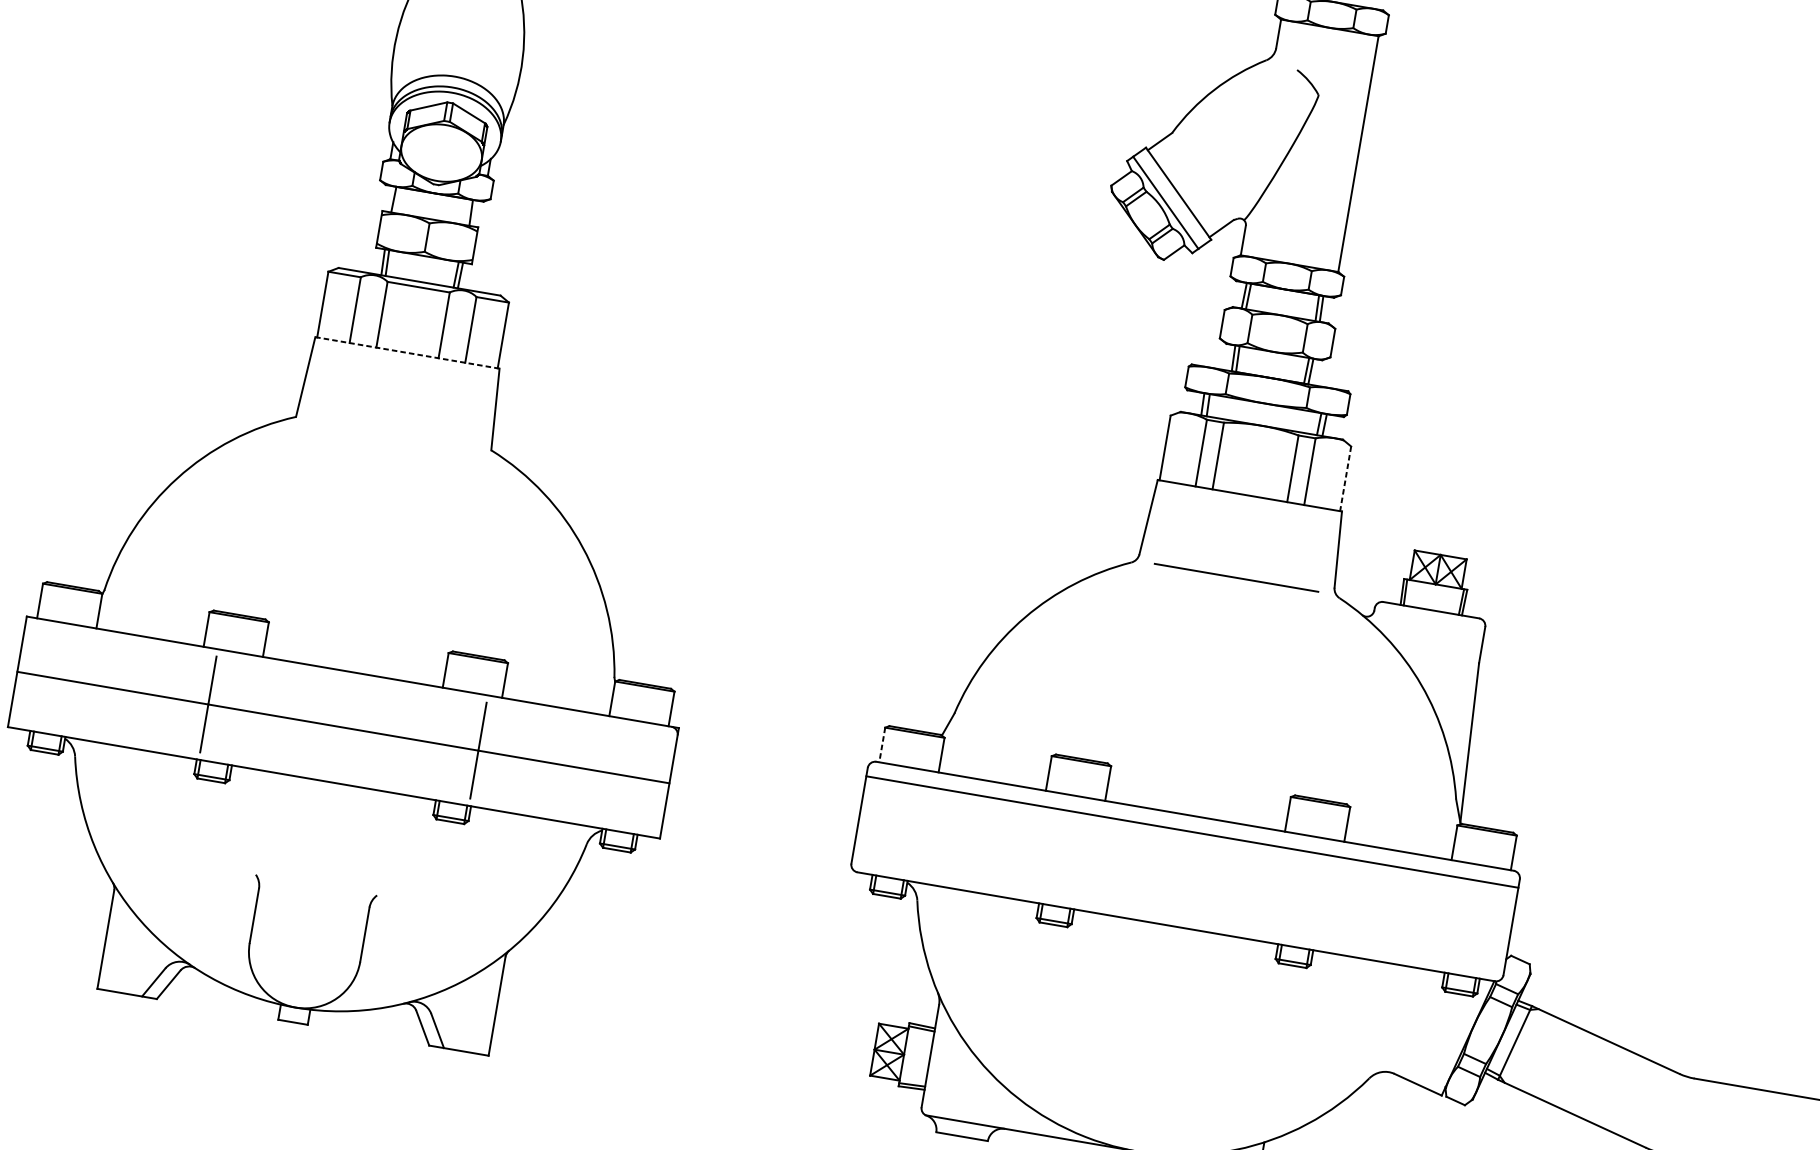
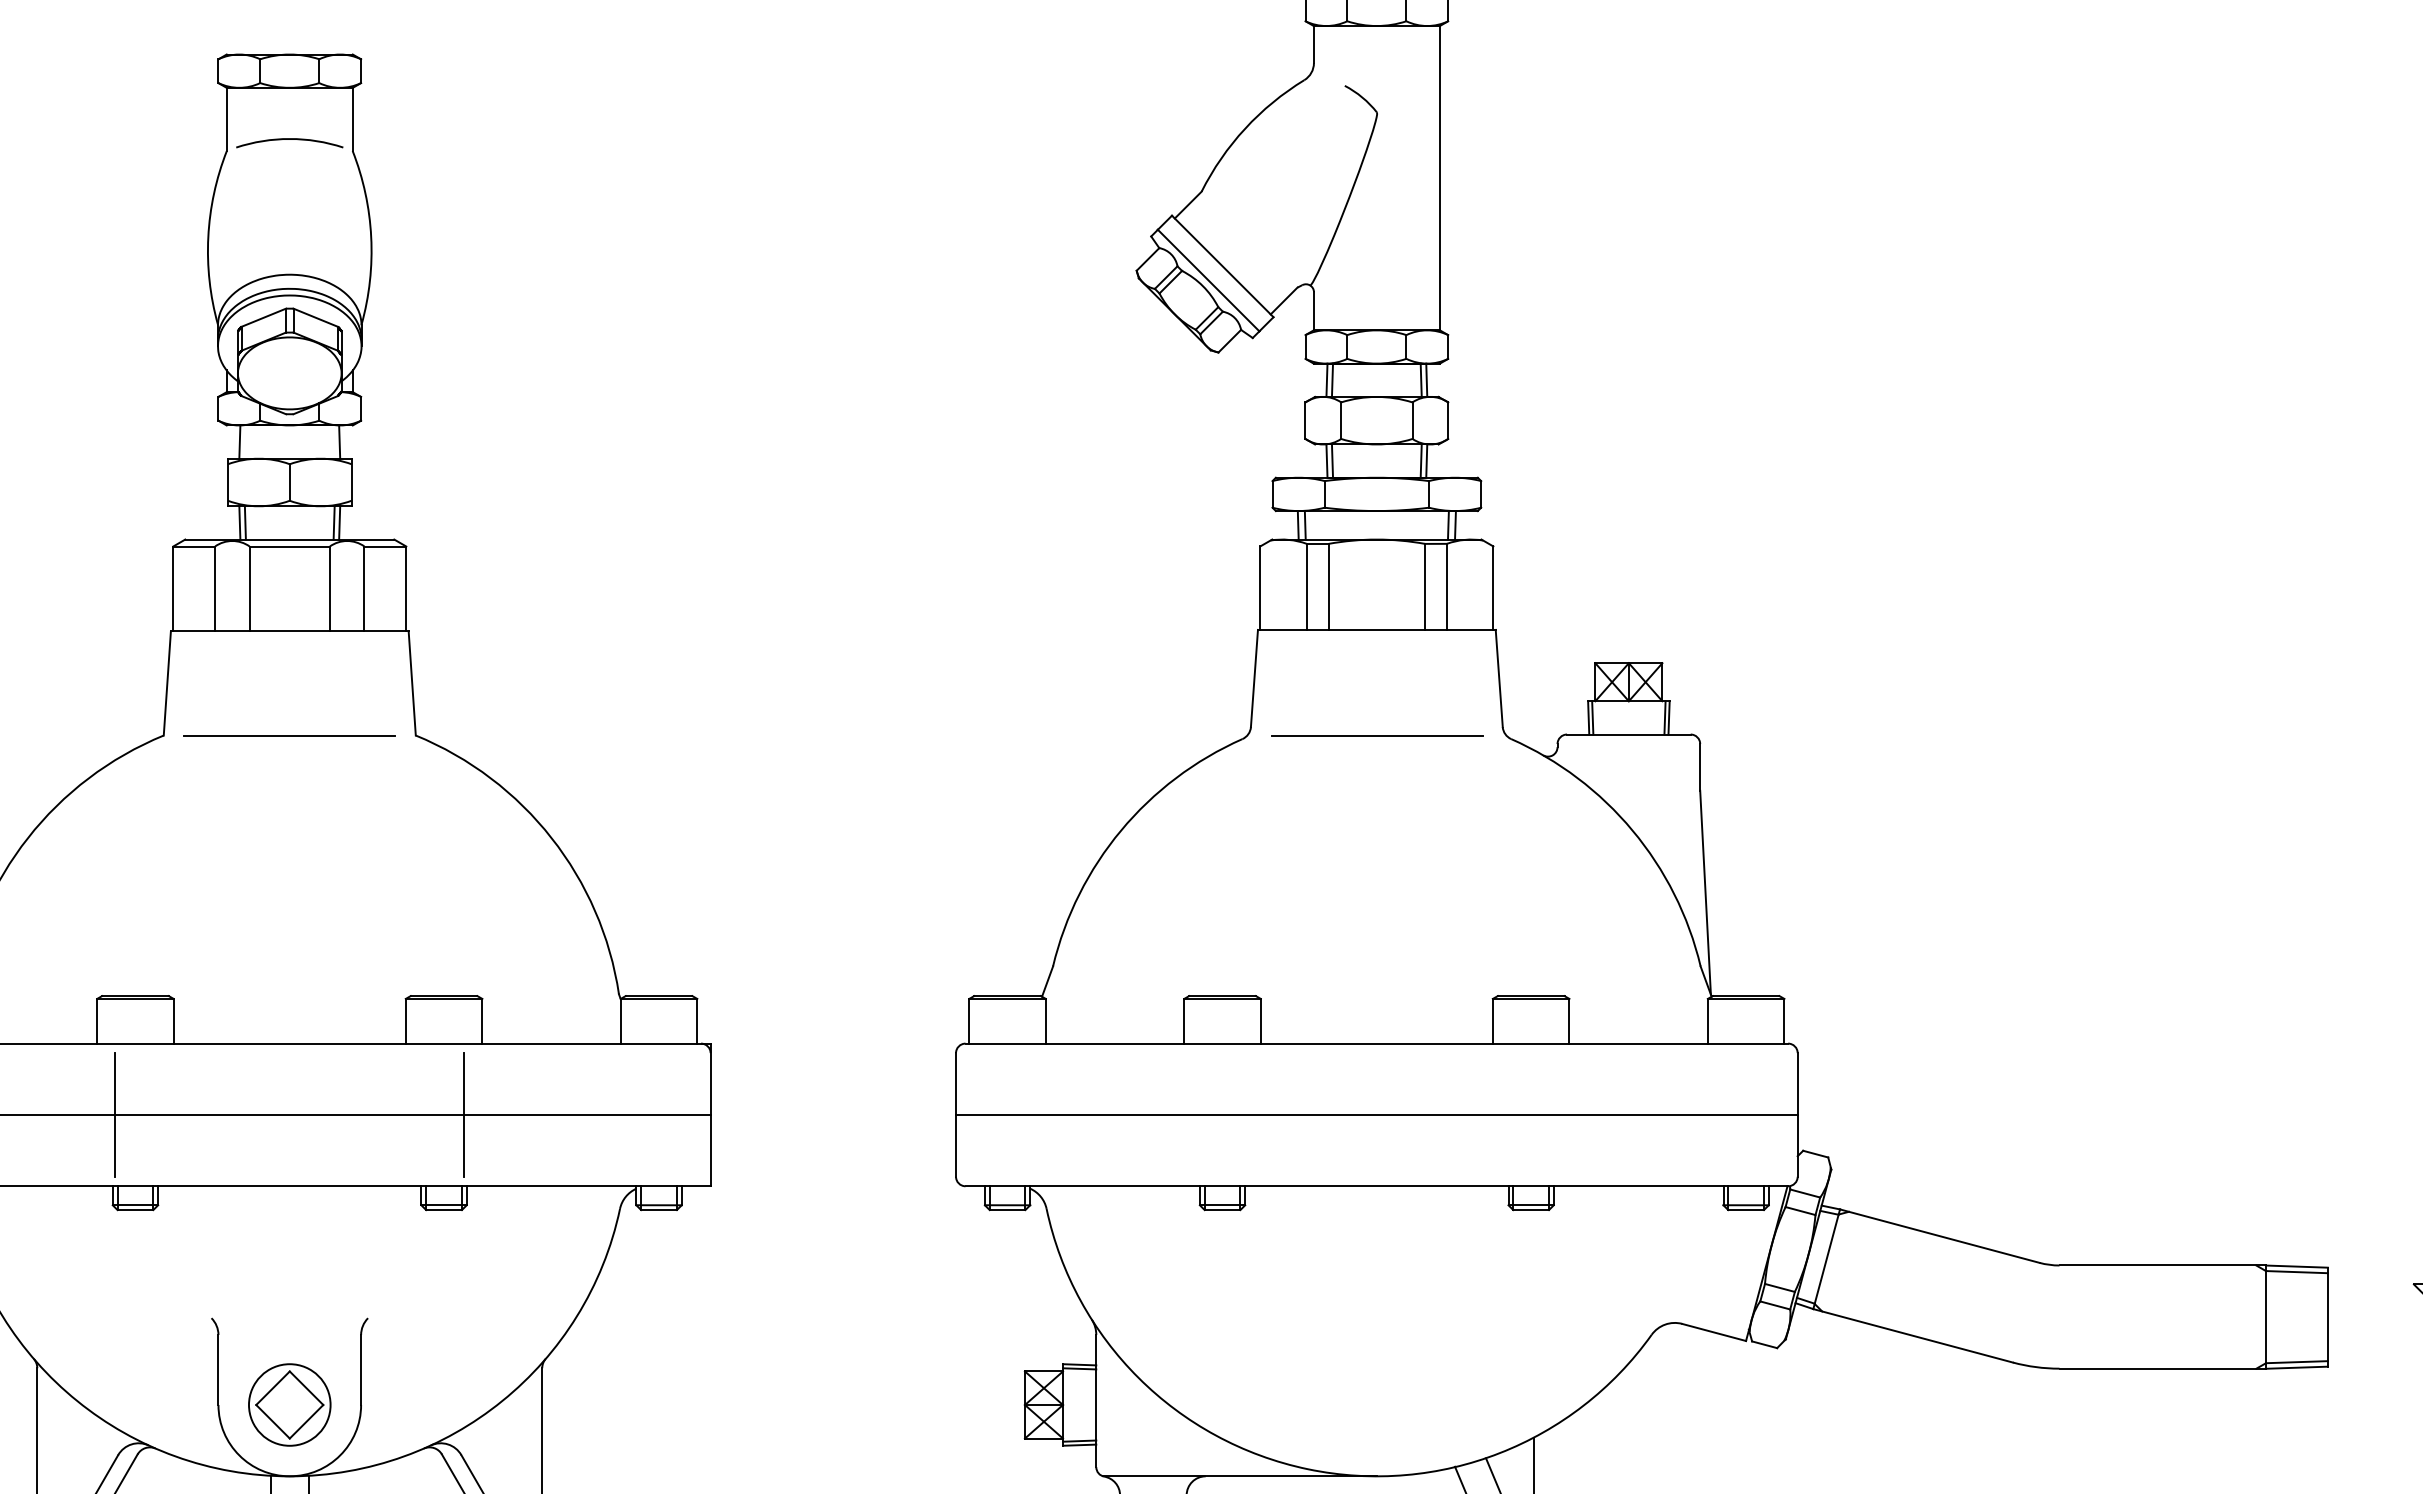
line: (407, 352) -> (289, 631), dashed -> solid
line: (393, 433) -> (289, 735), added
line: (1345, 479) -> (1493, 588), dashed -> solid
line: (882, 745) -> (969, 1021), dashed -> solid
line: (1192, 831) -> (1376, 1114), moved
part: (304, 951) -> (289, 1404), added

